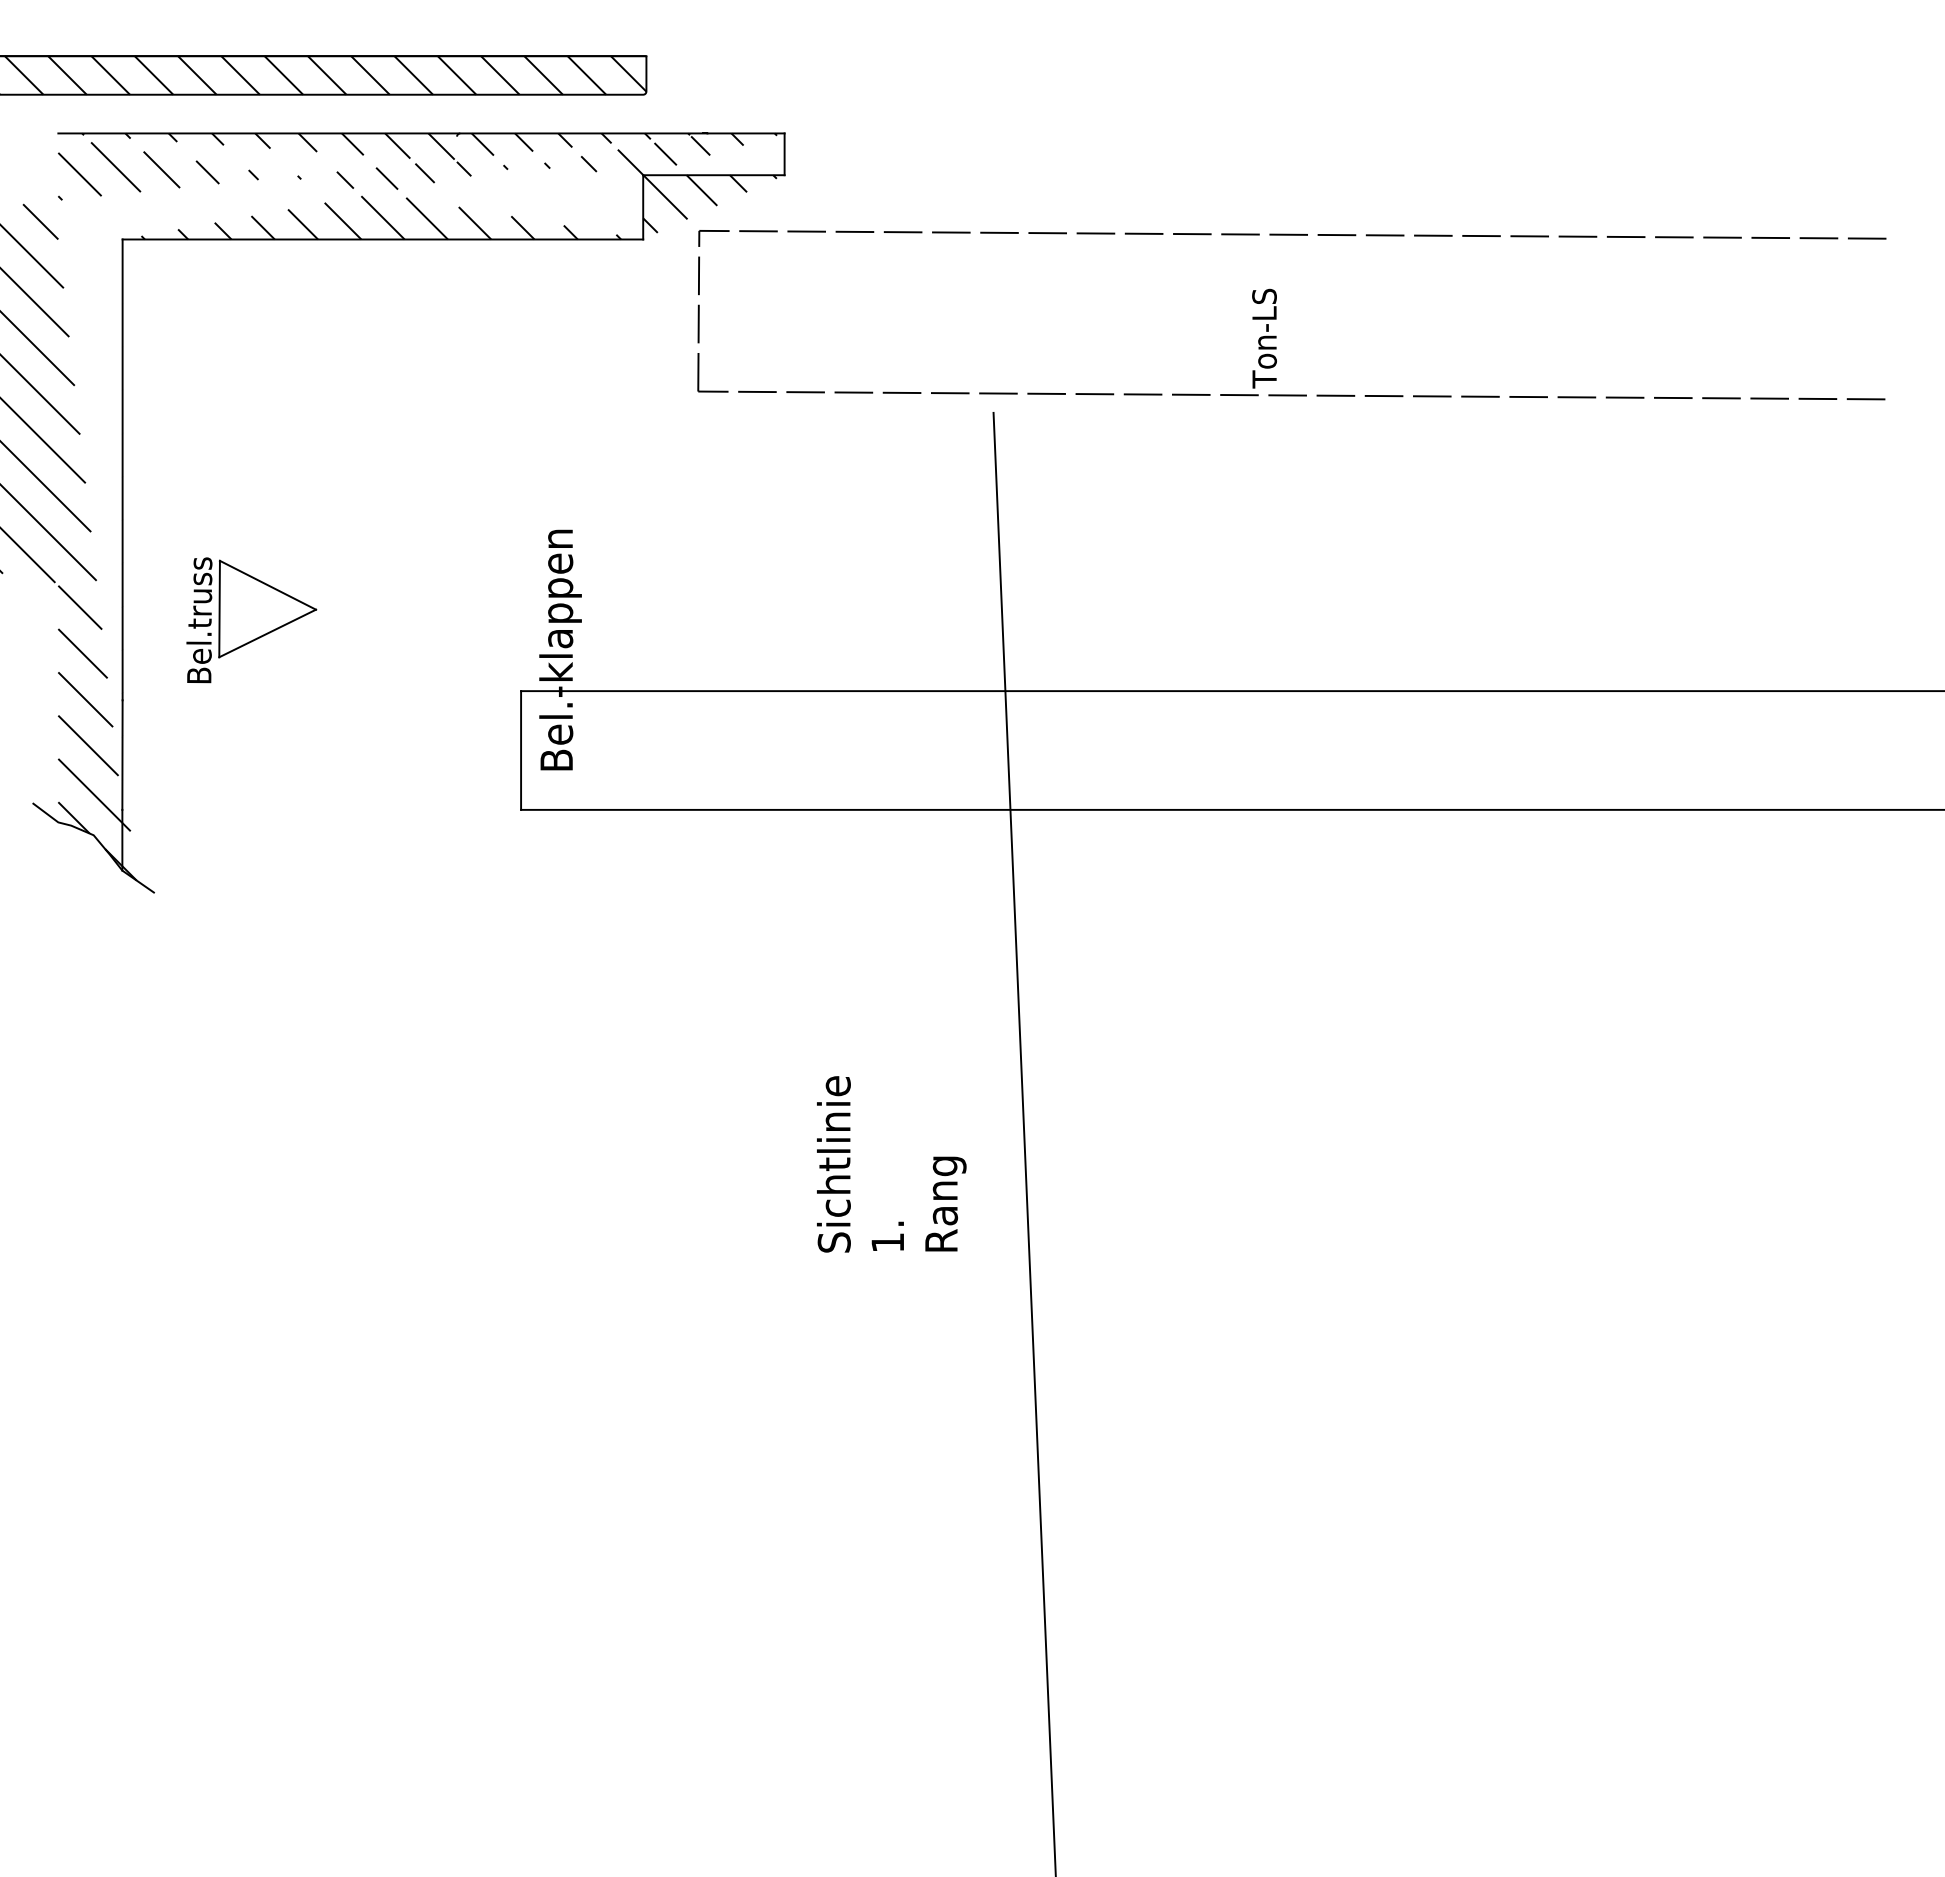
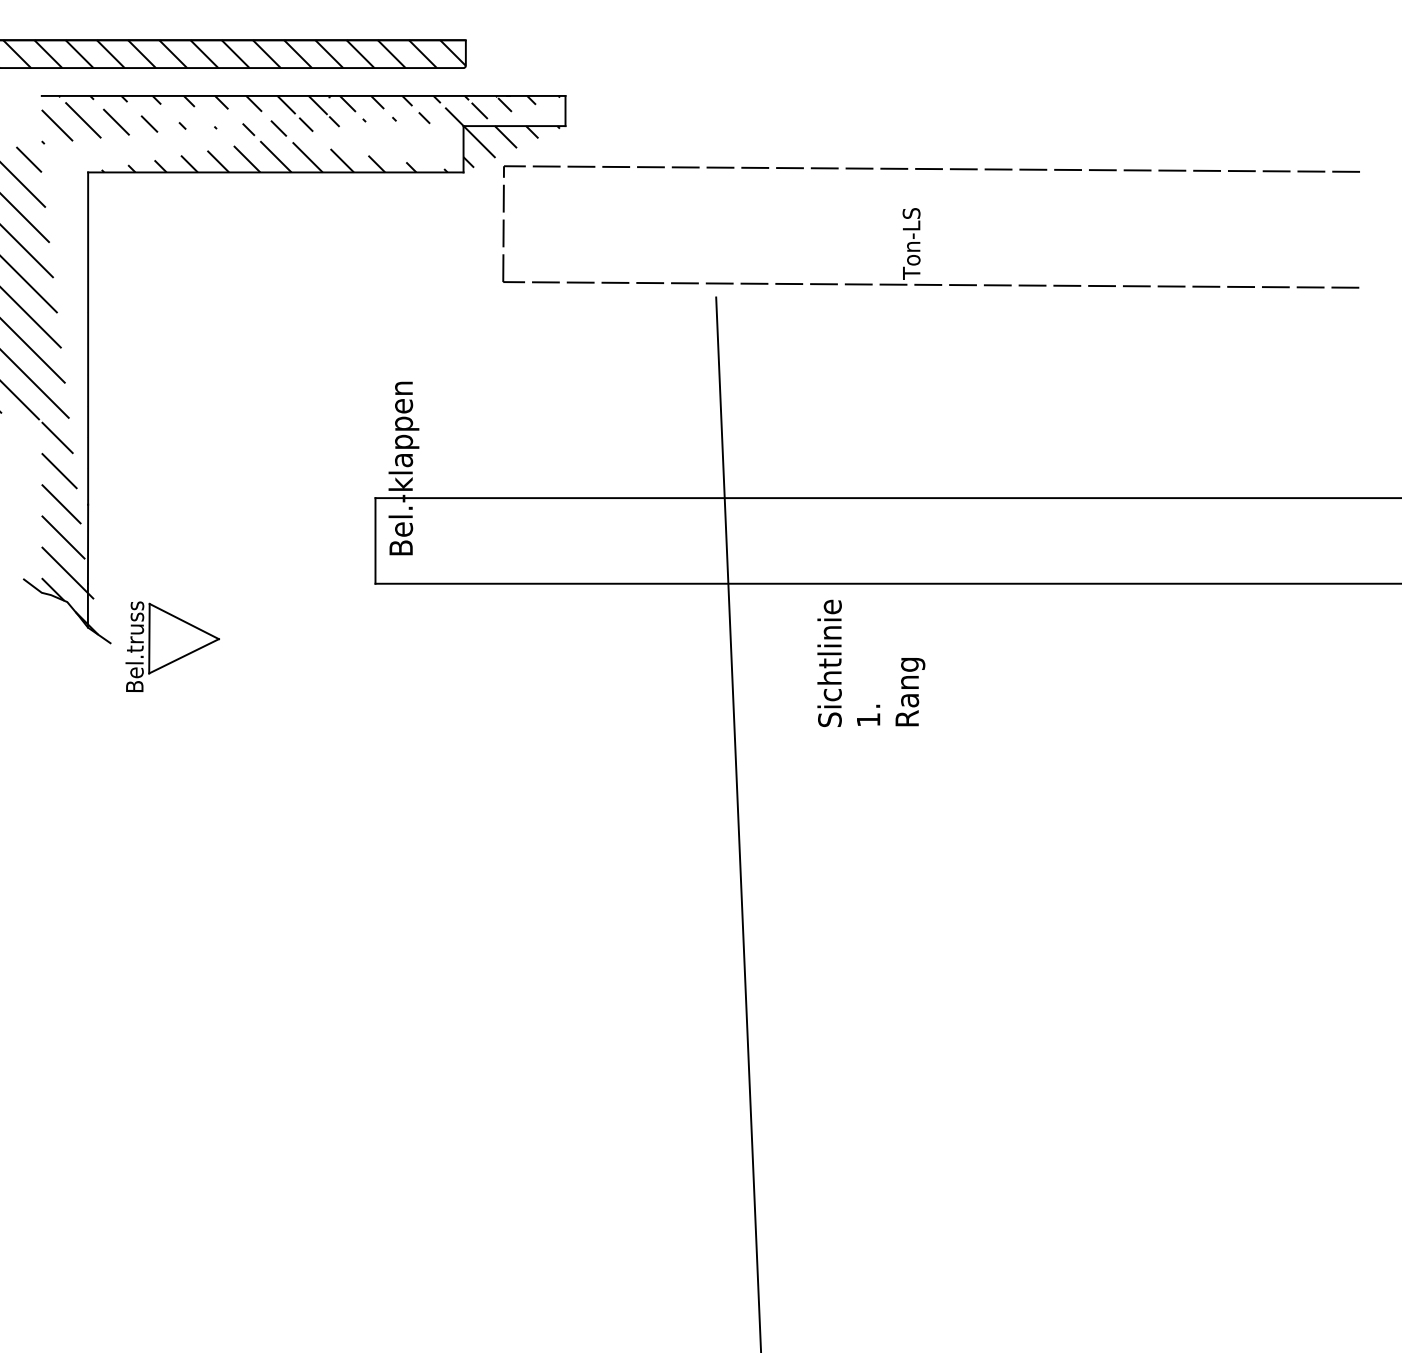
part: (251, 620) -> (172, 646), moved
text: (891, 1164) -> (871, 663), moved

